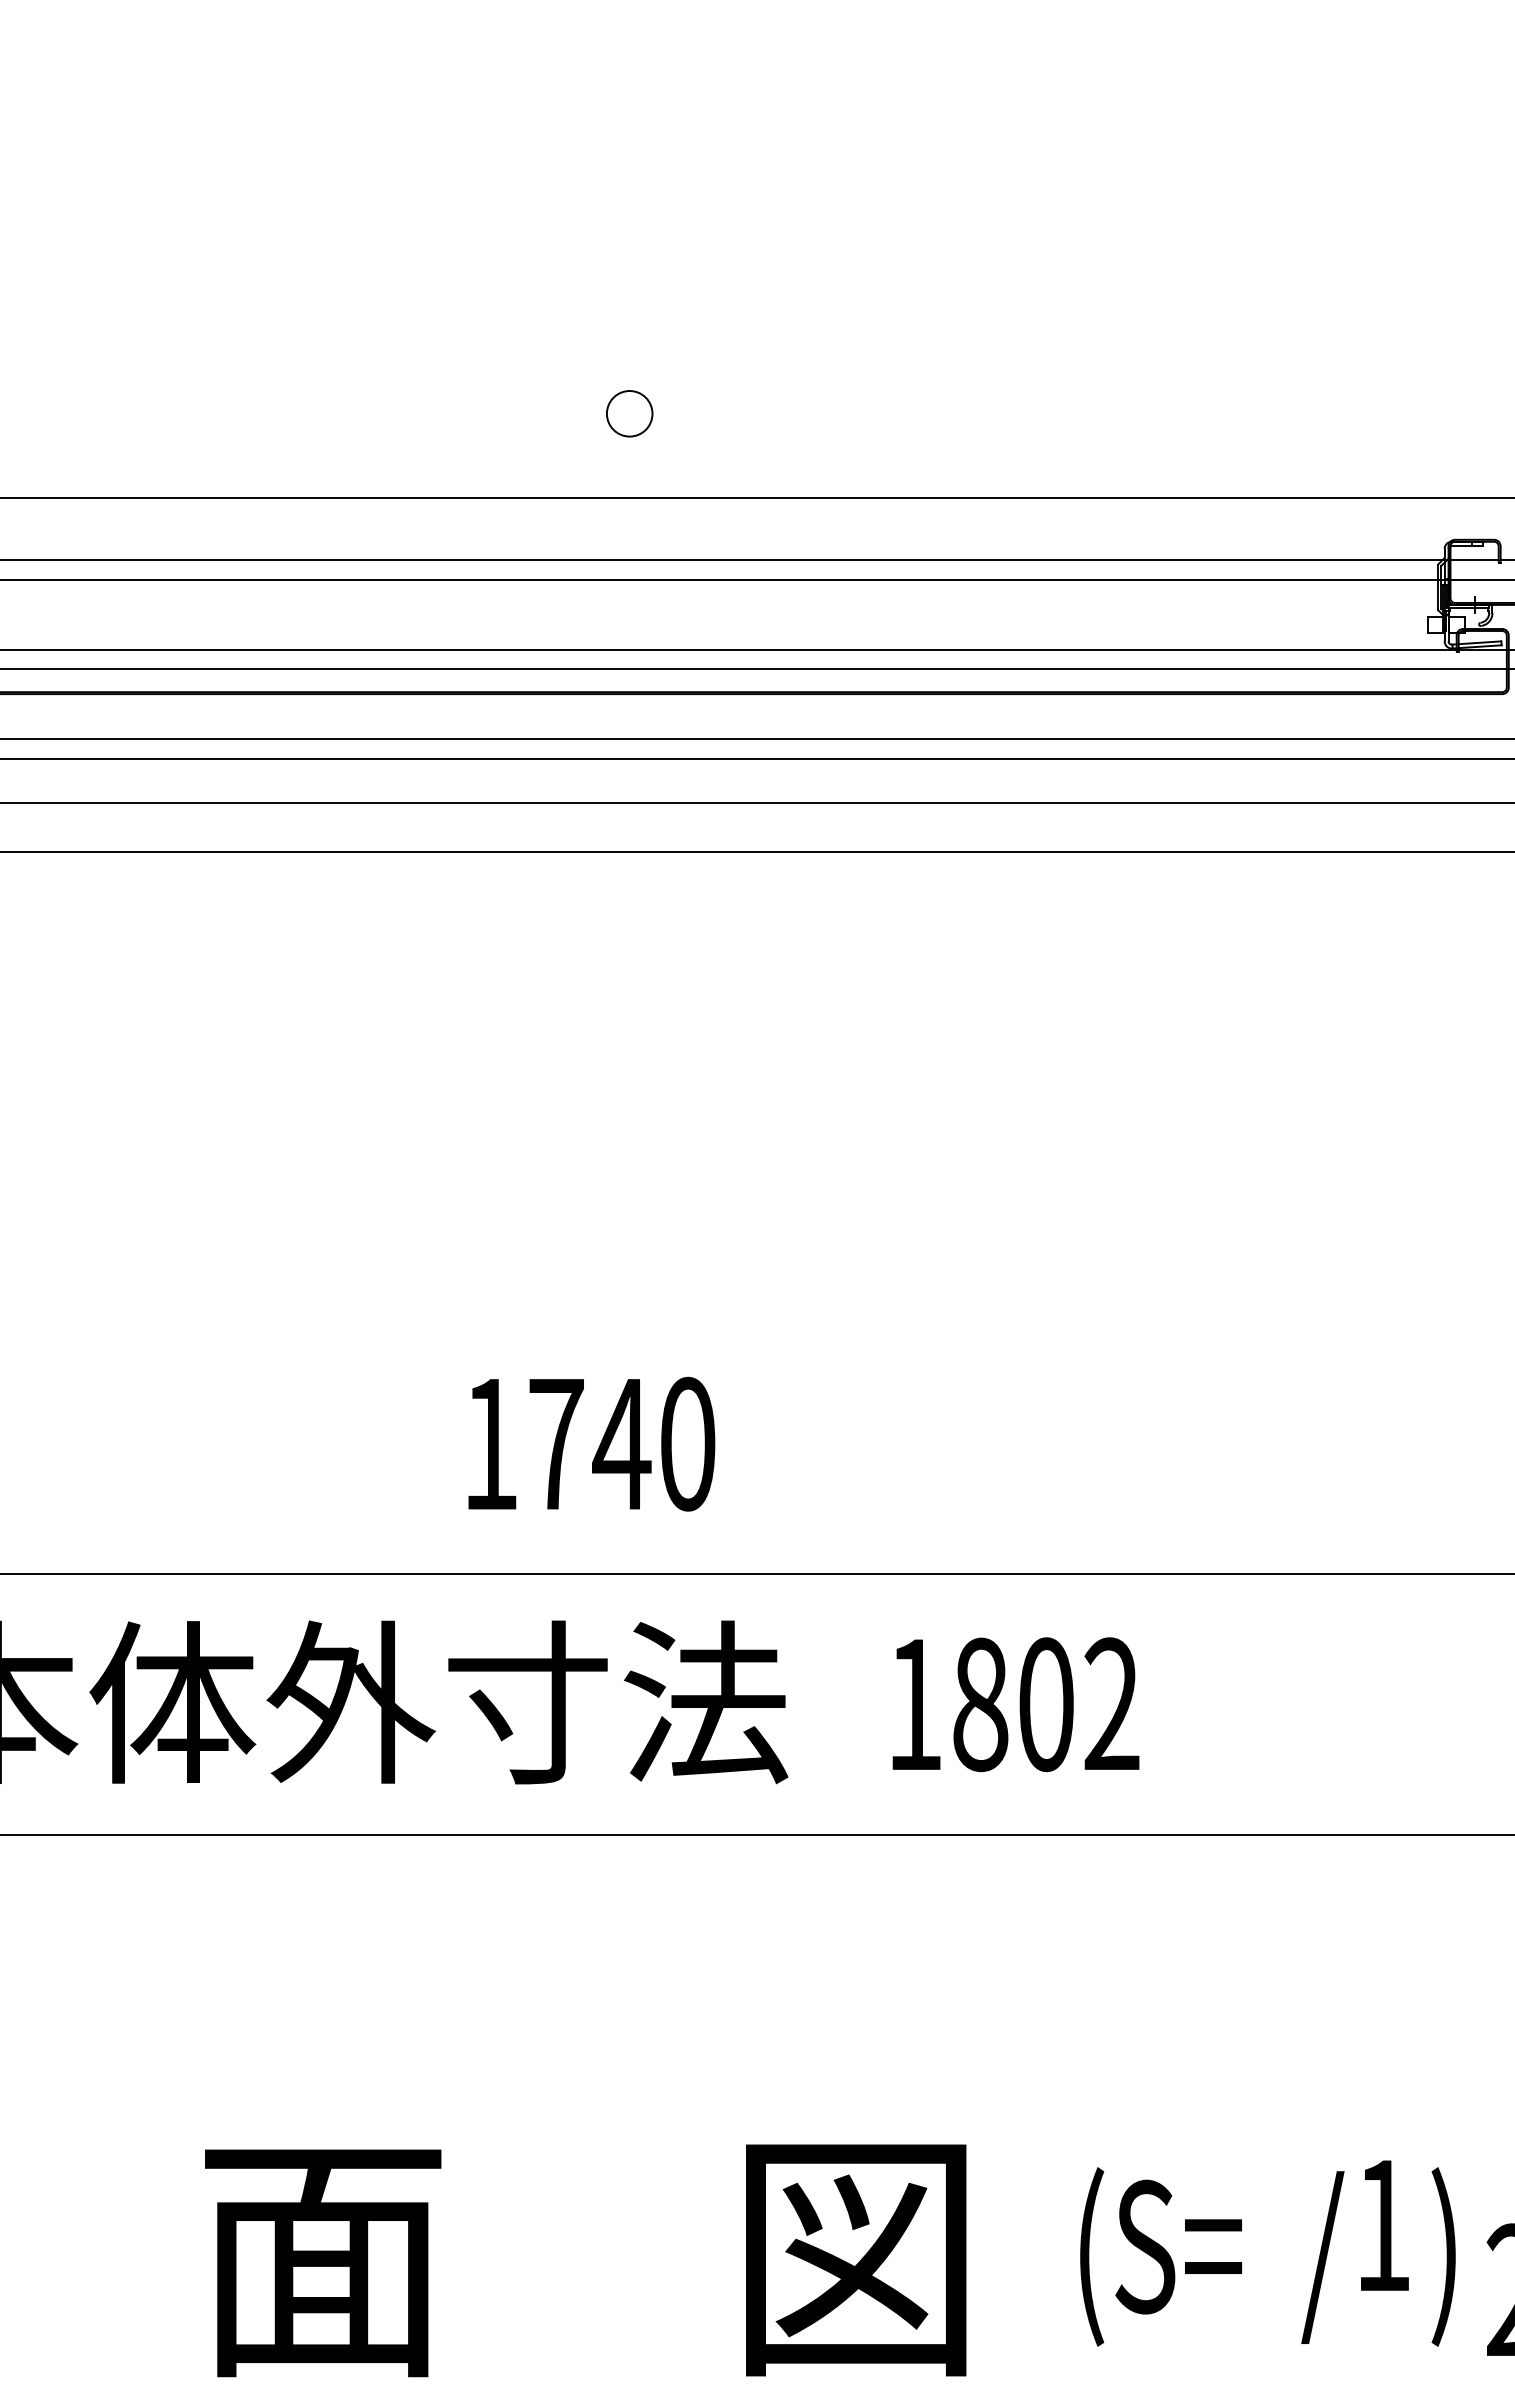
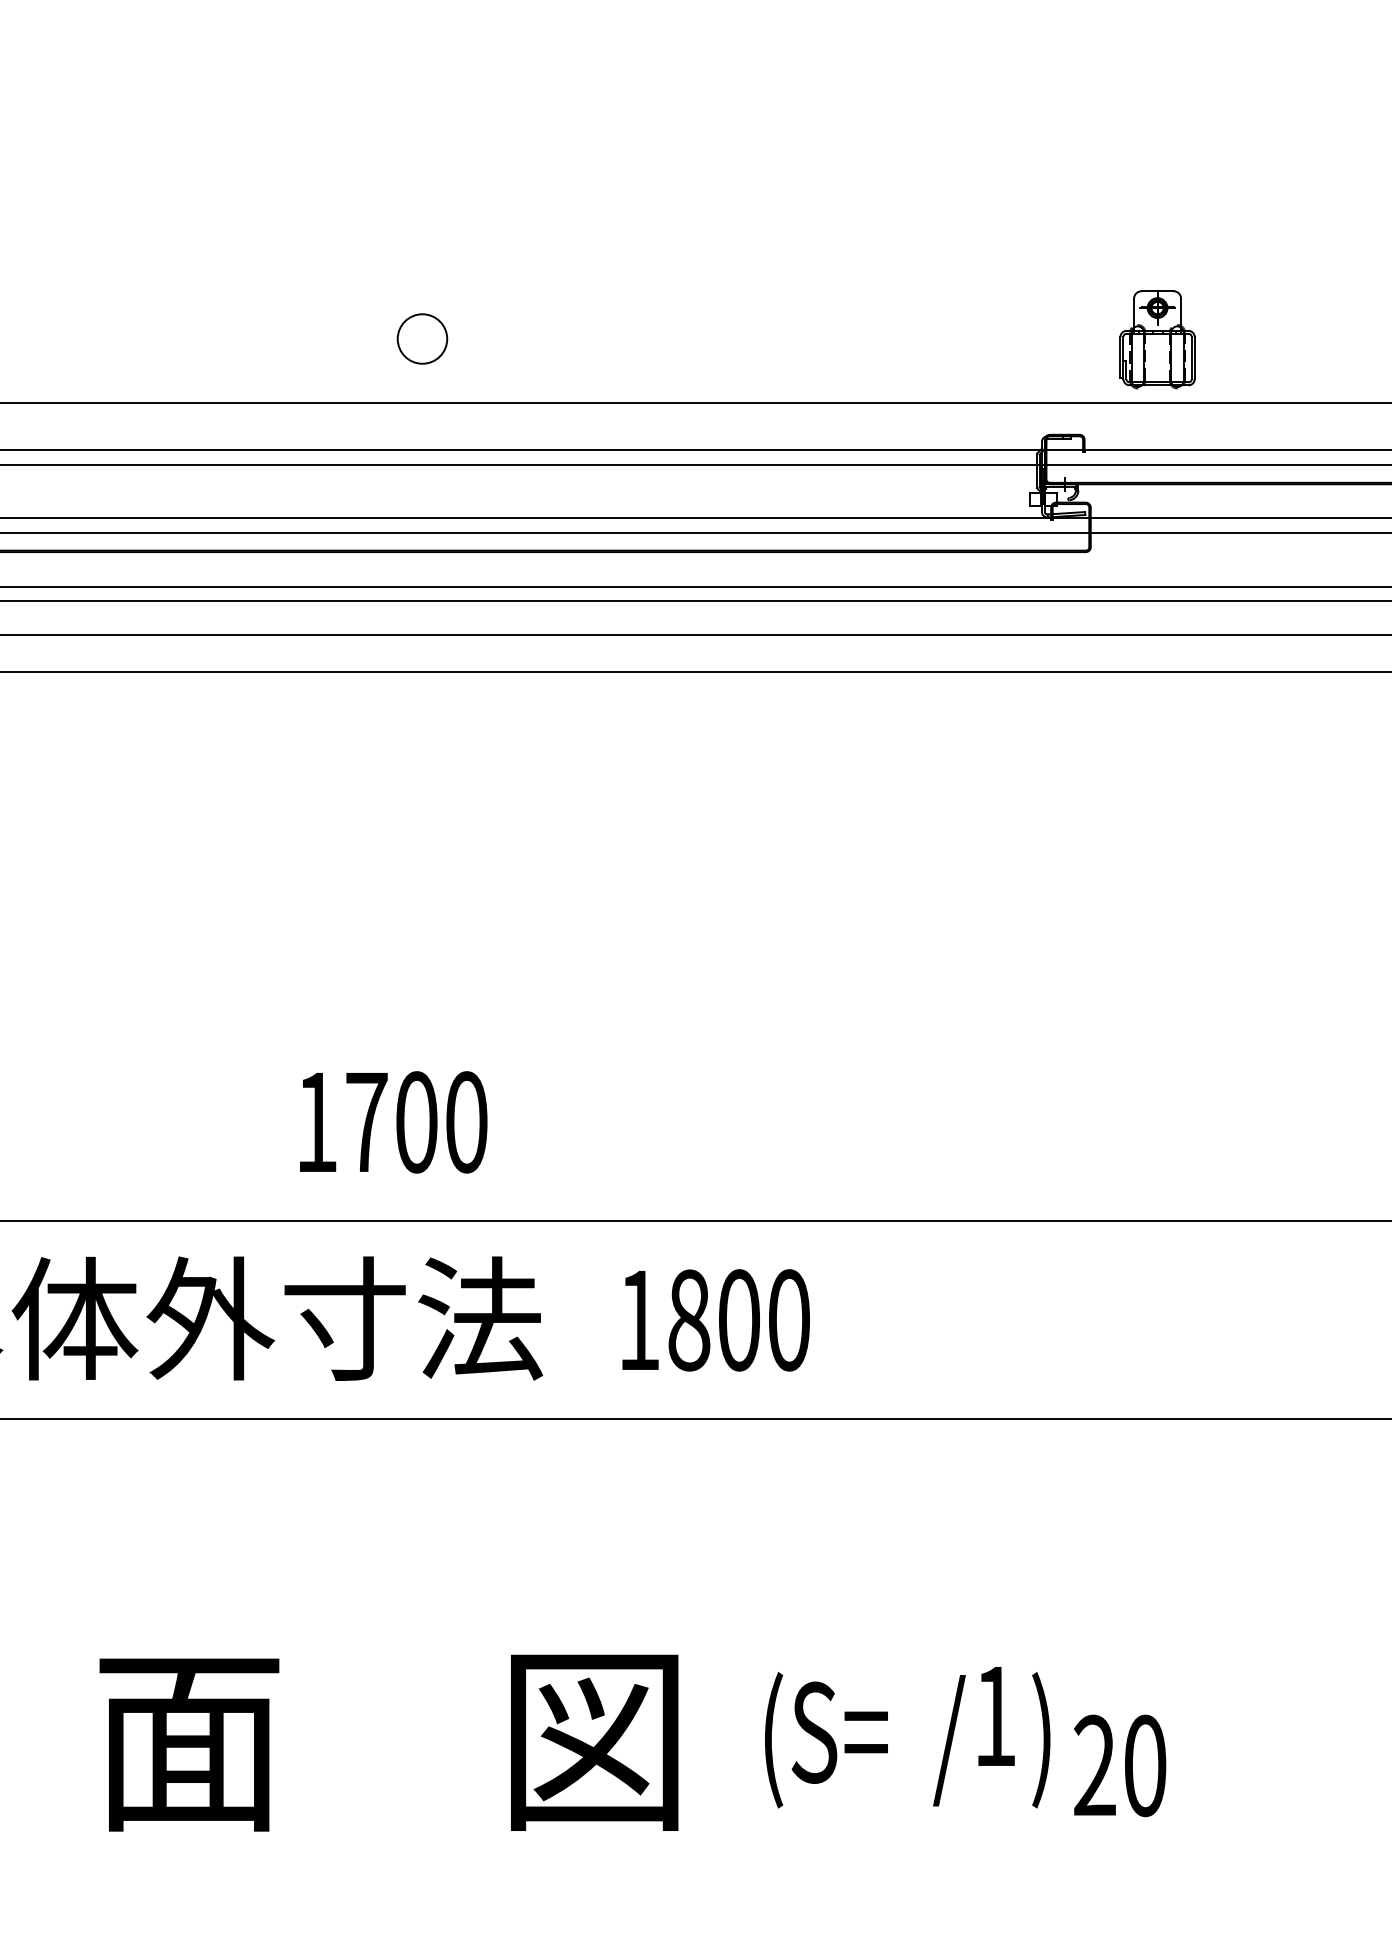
circle: (629, 413) -> (422, 338), size x1.43
text: (621, 1444) -> (416, 1122), 1740 -> 1700
text: (1111, 1704) -> (788, 1320), 1802 -> 1800

